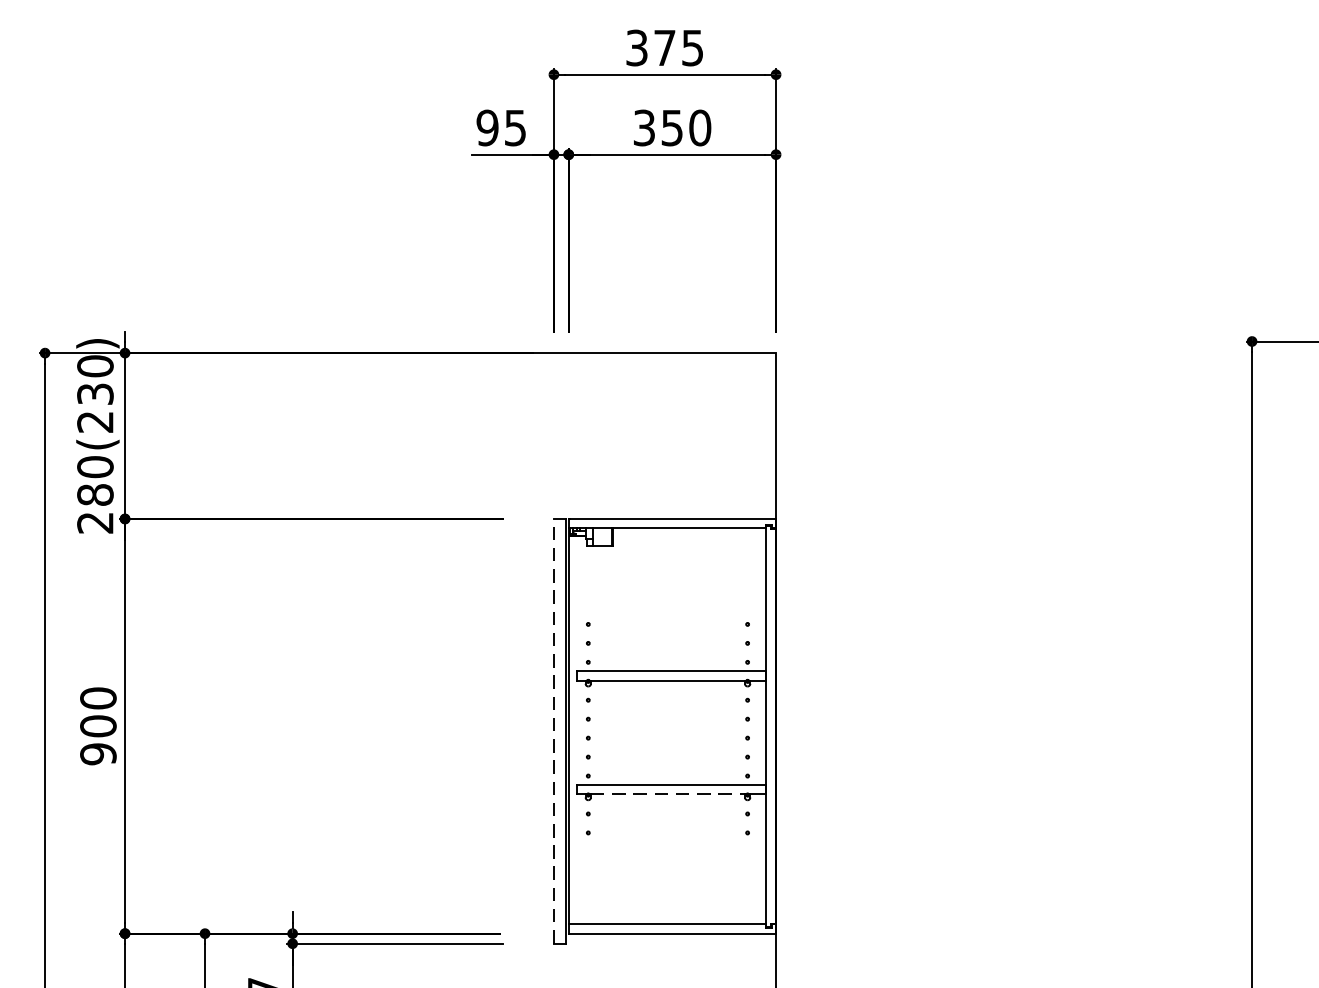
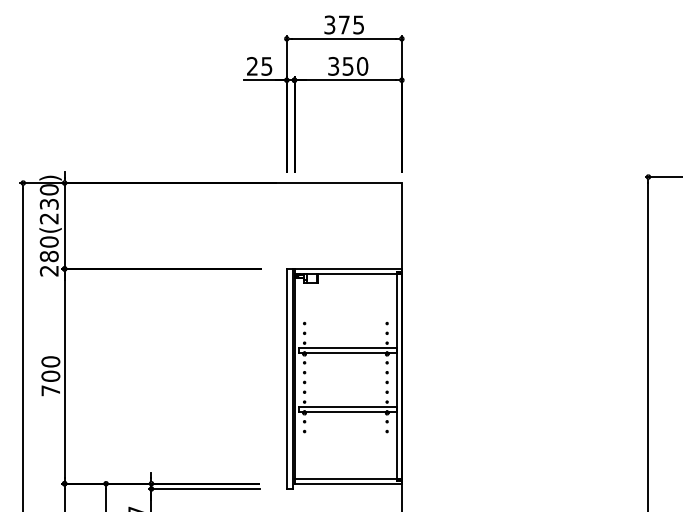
text: (487, 128) -> (252, 66), 95 -> 25
line: (553, 730) -> (286, 378), dashed -> solid
text: (97, 753) -> (50, 390), 900 -> 700
line: (667, 794) -> (345, 411), dashed -> solid

